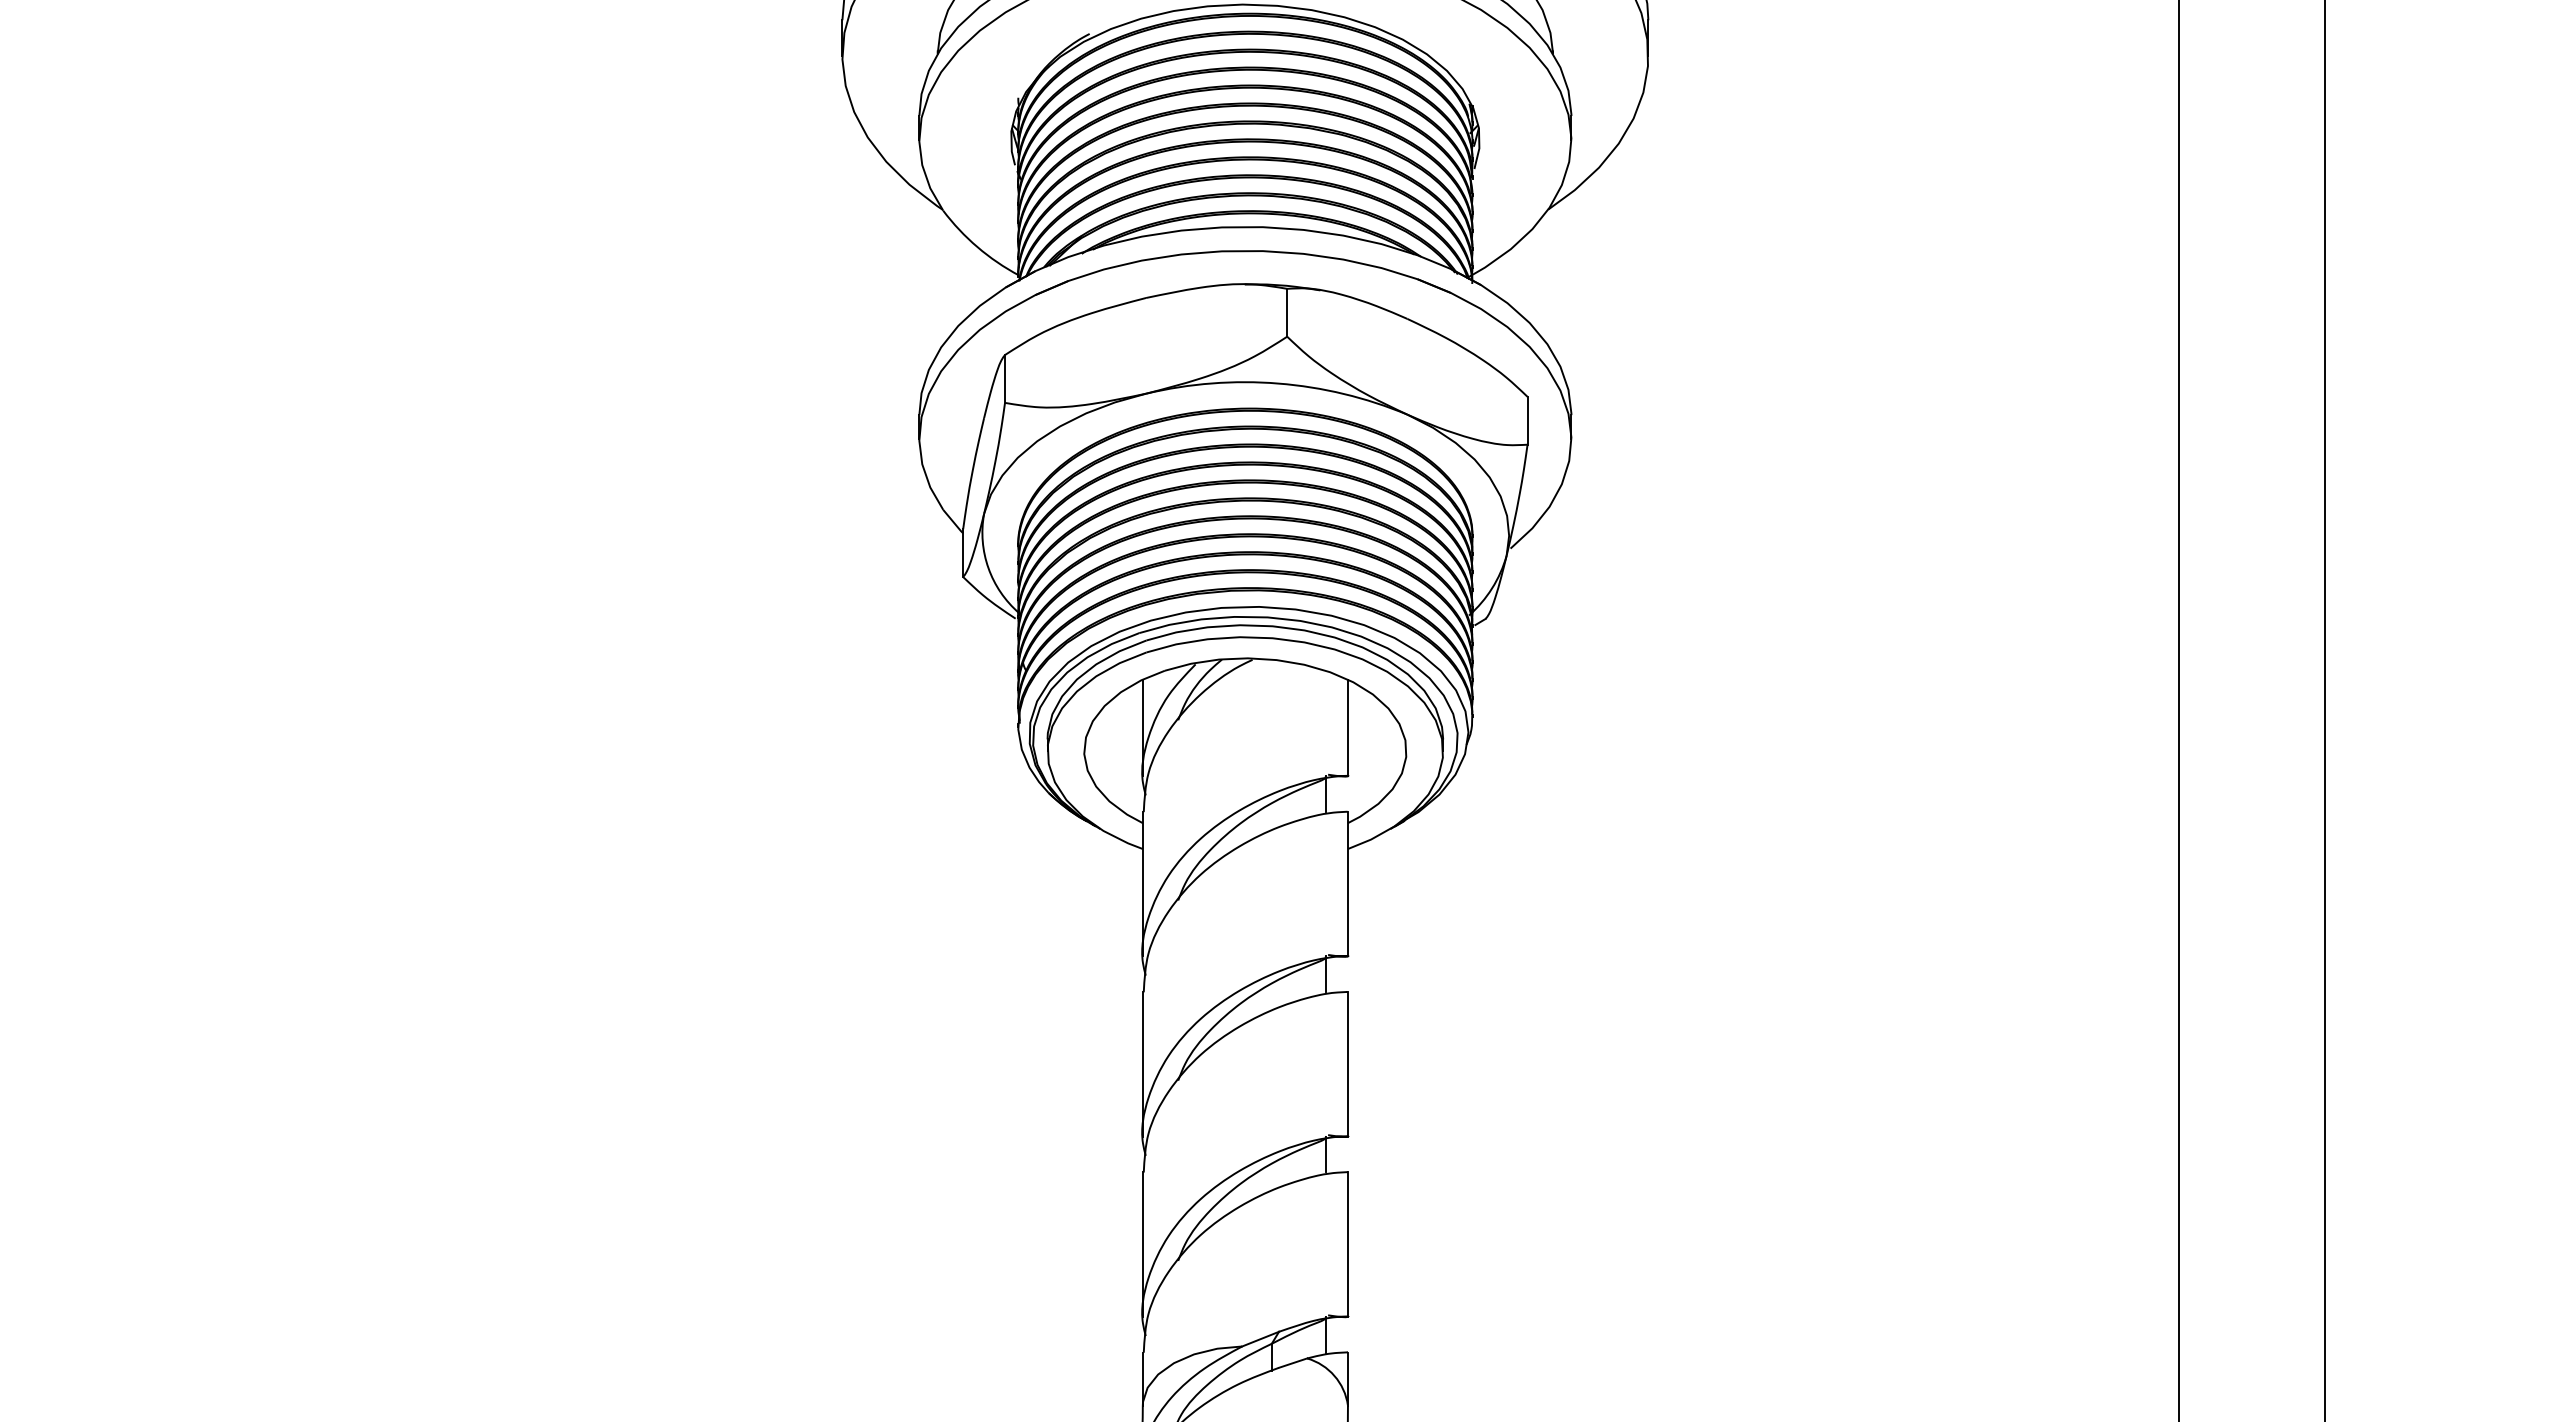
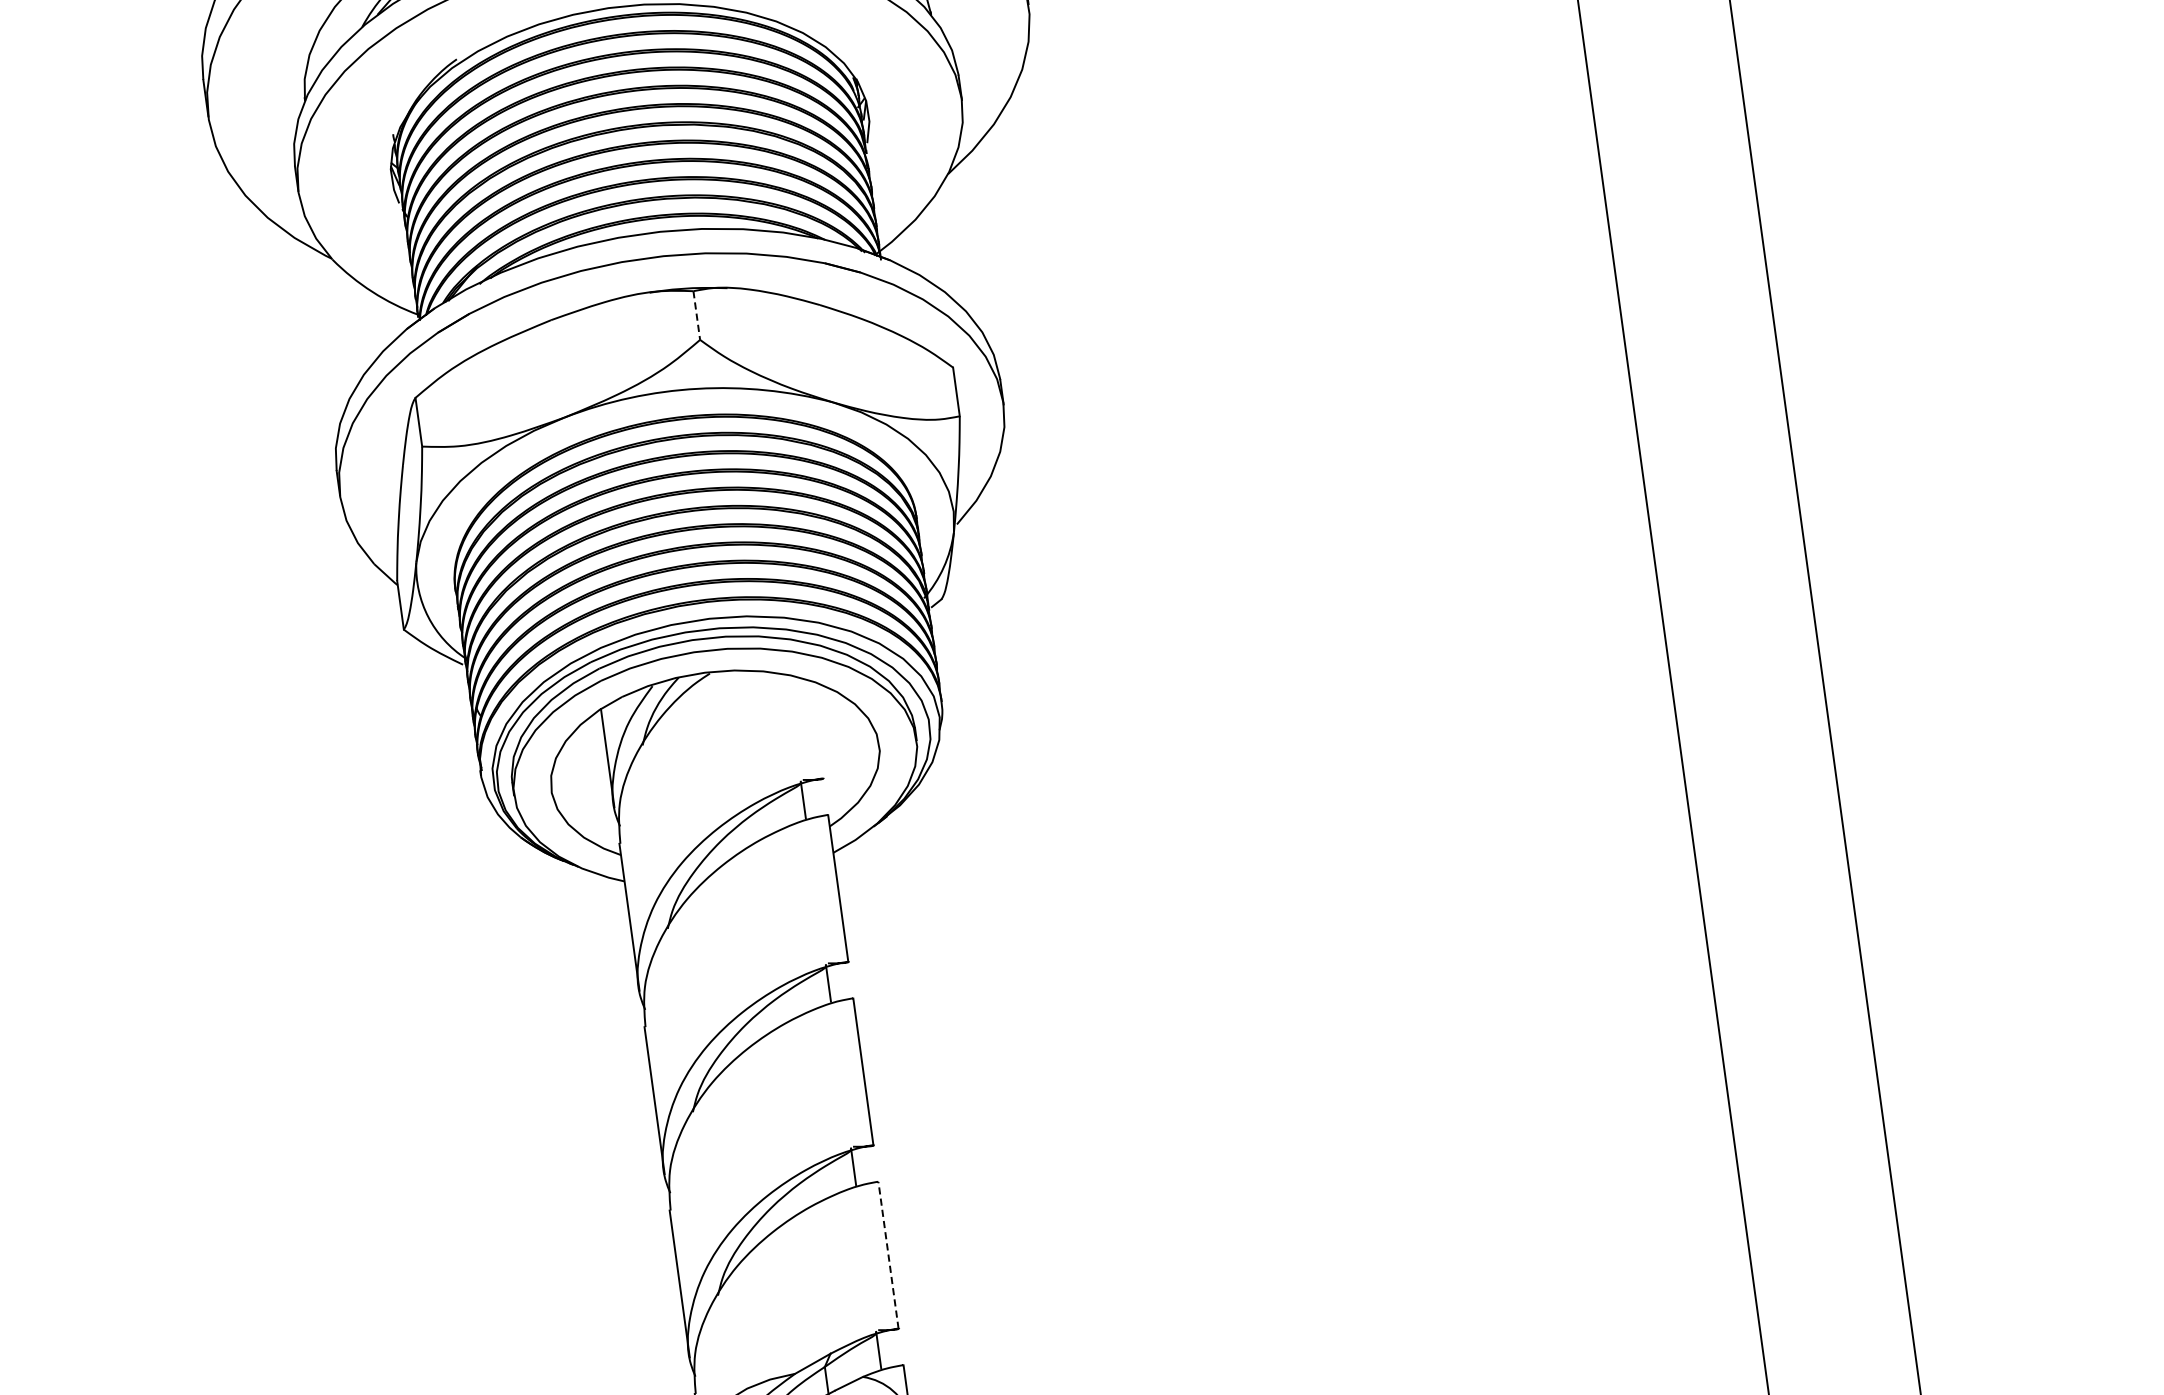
line: (1287, 312) -> (697, 315), solid -> dashed
line: (1347, 727) -> (815, 729), removed
line: (1347, 1244) -> (888, 1255), solid -> dashed

